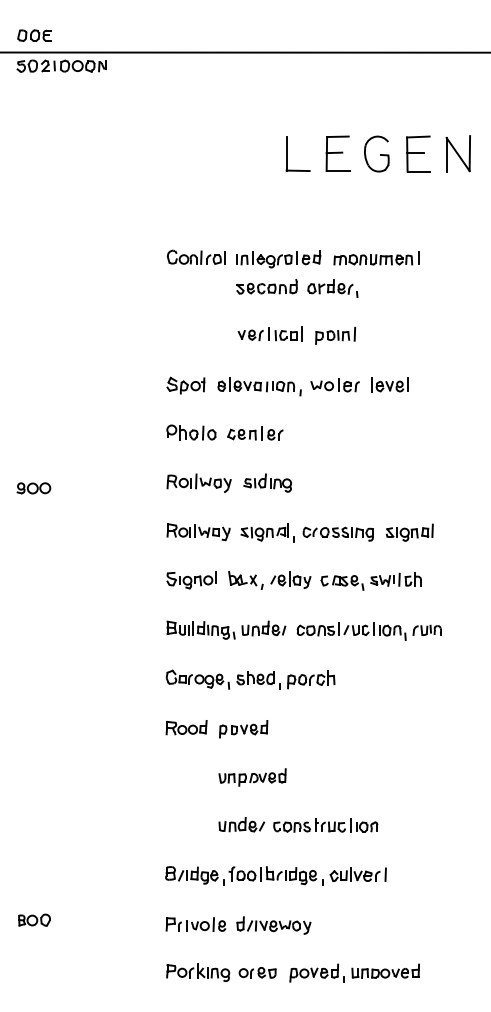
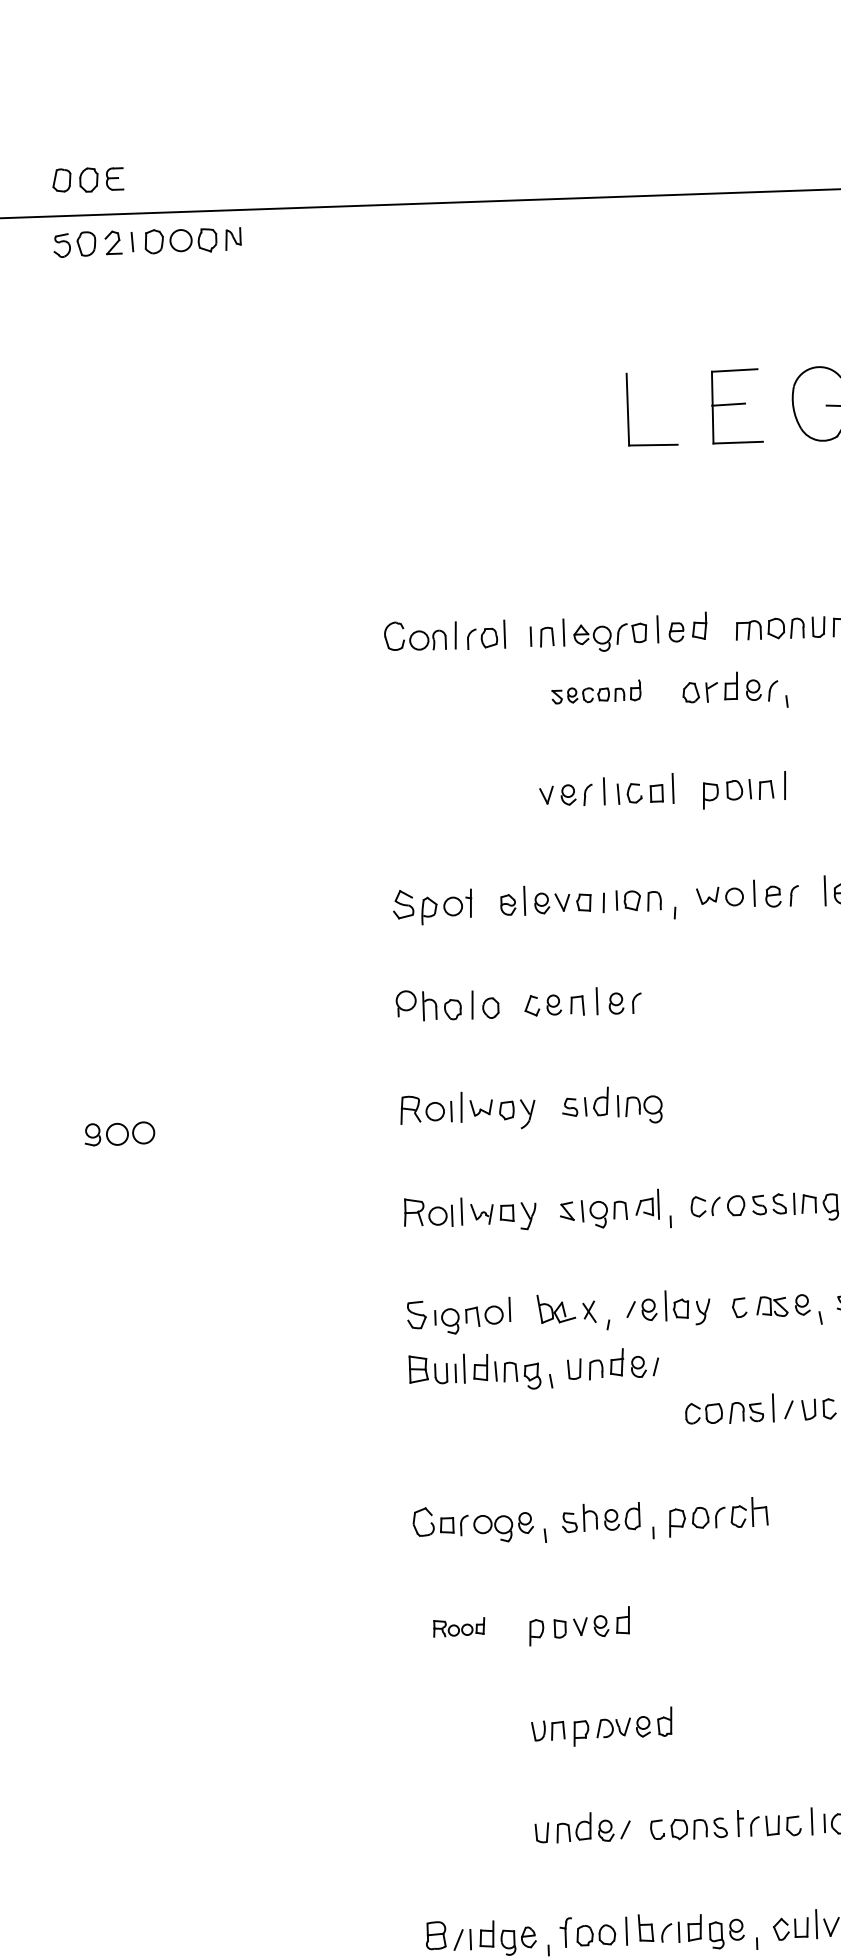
part: (266, 286) -> (595, 691), size x0.7
part: (226, 629) -> (534, 1368), moved
part: (186, 727) -> (459, 1626), size x0.6

